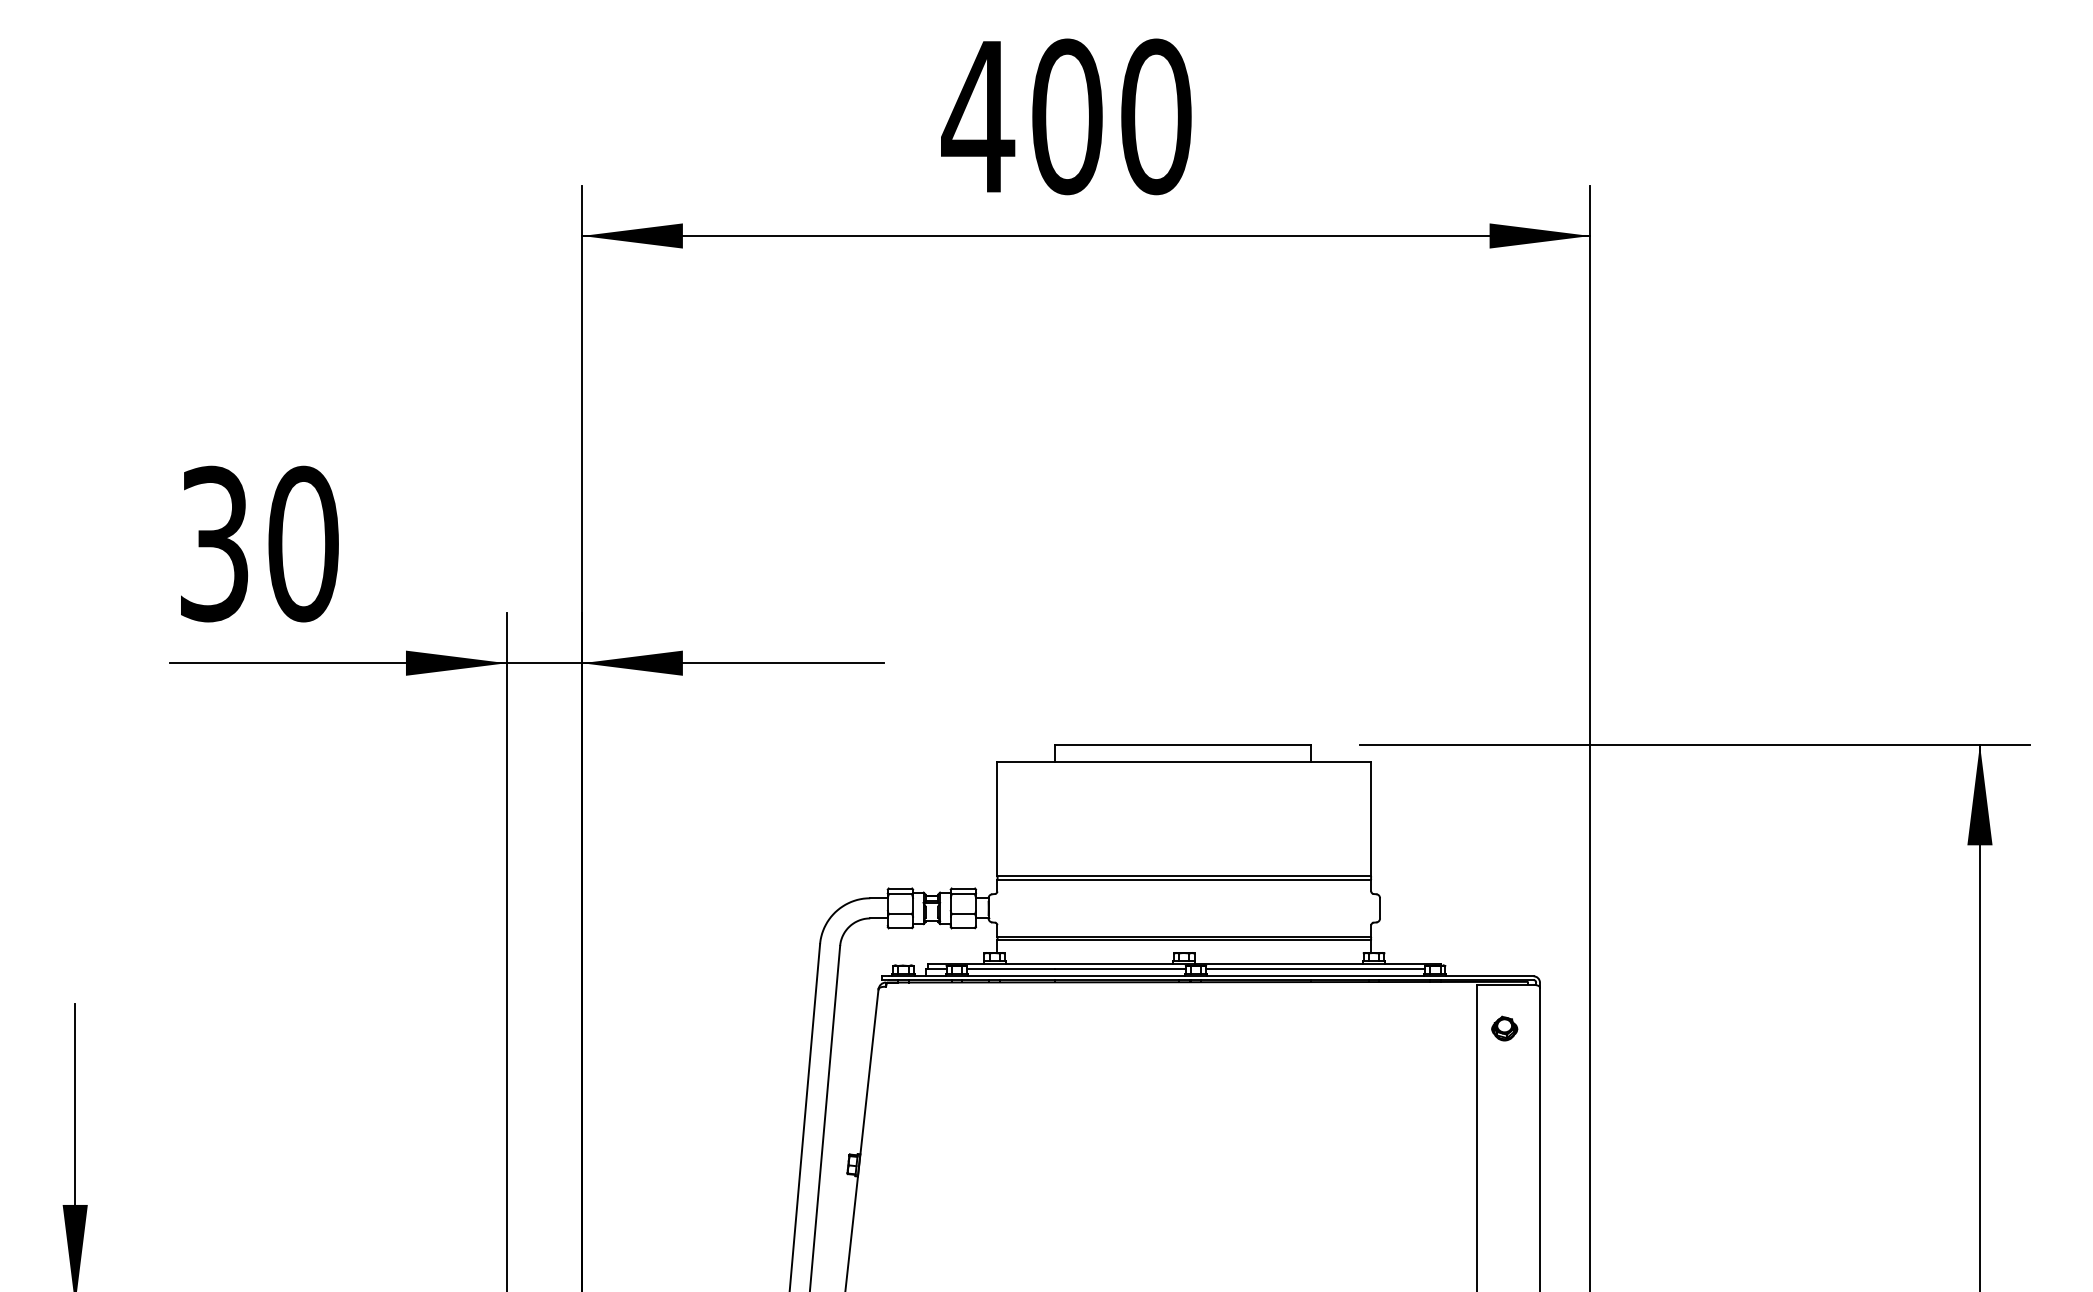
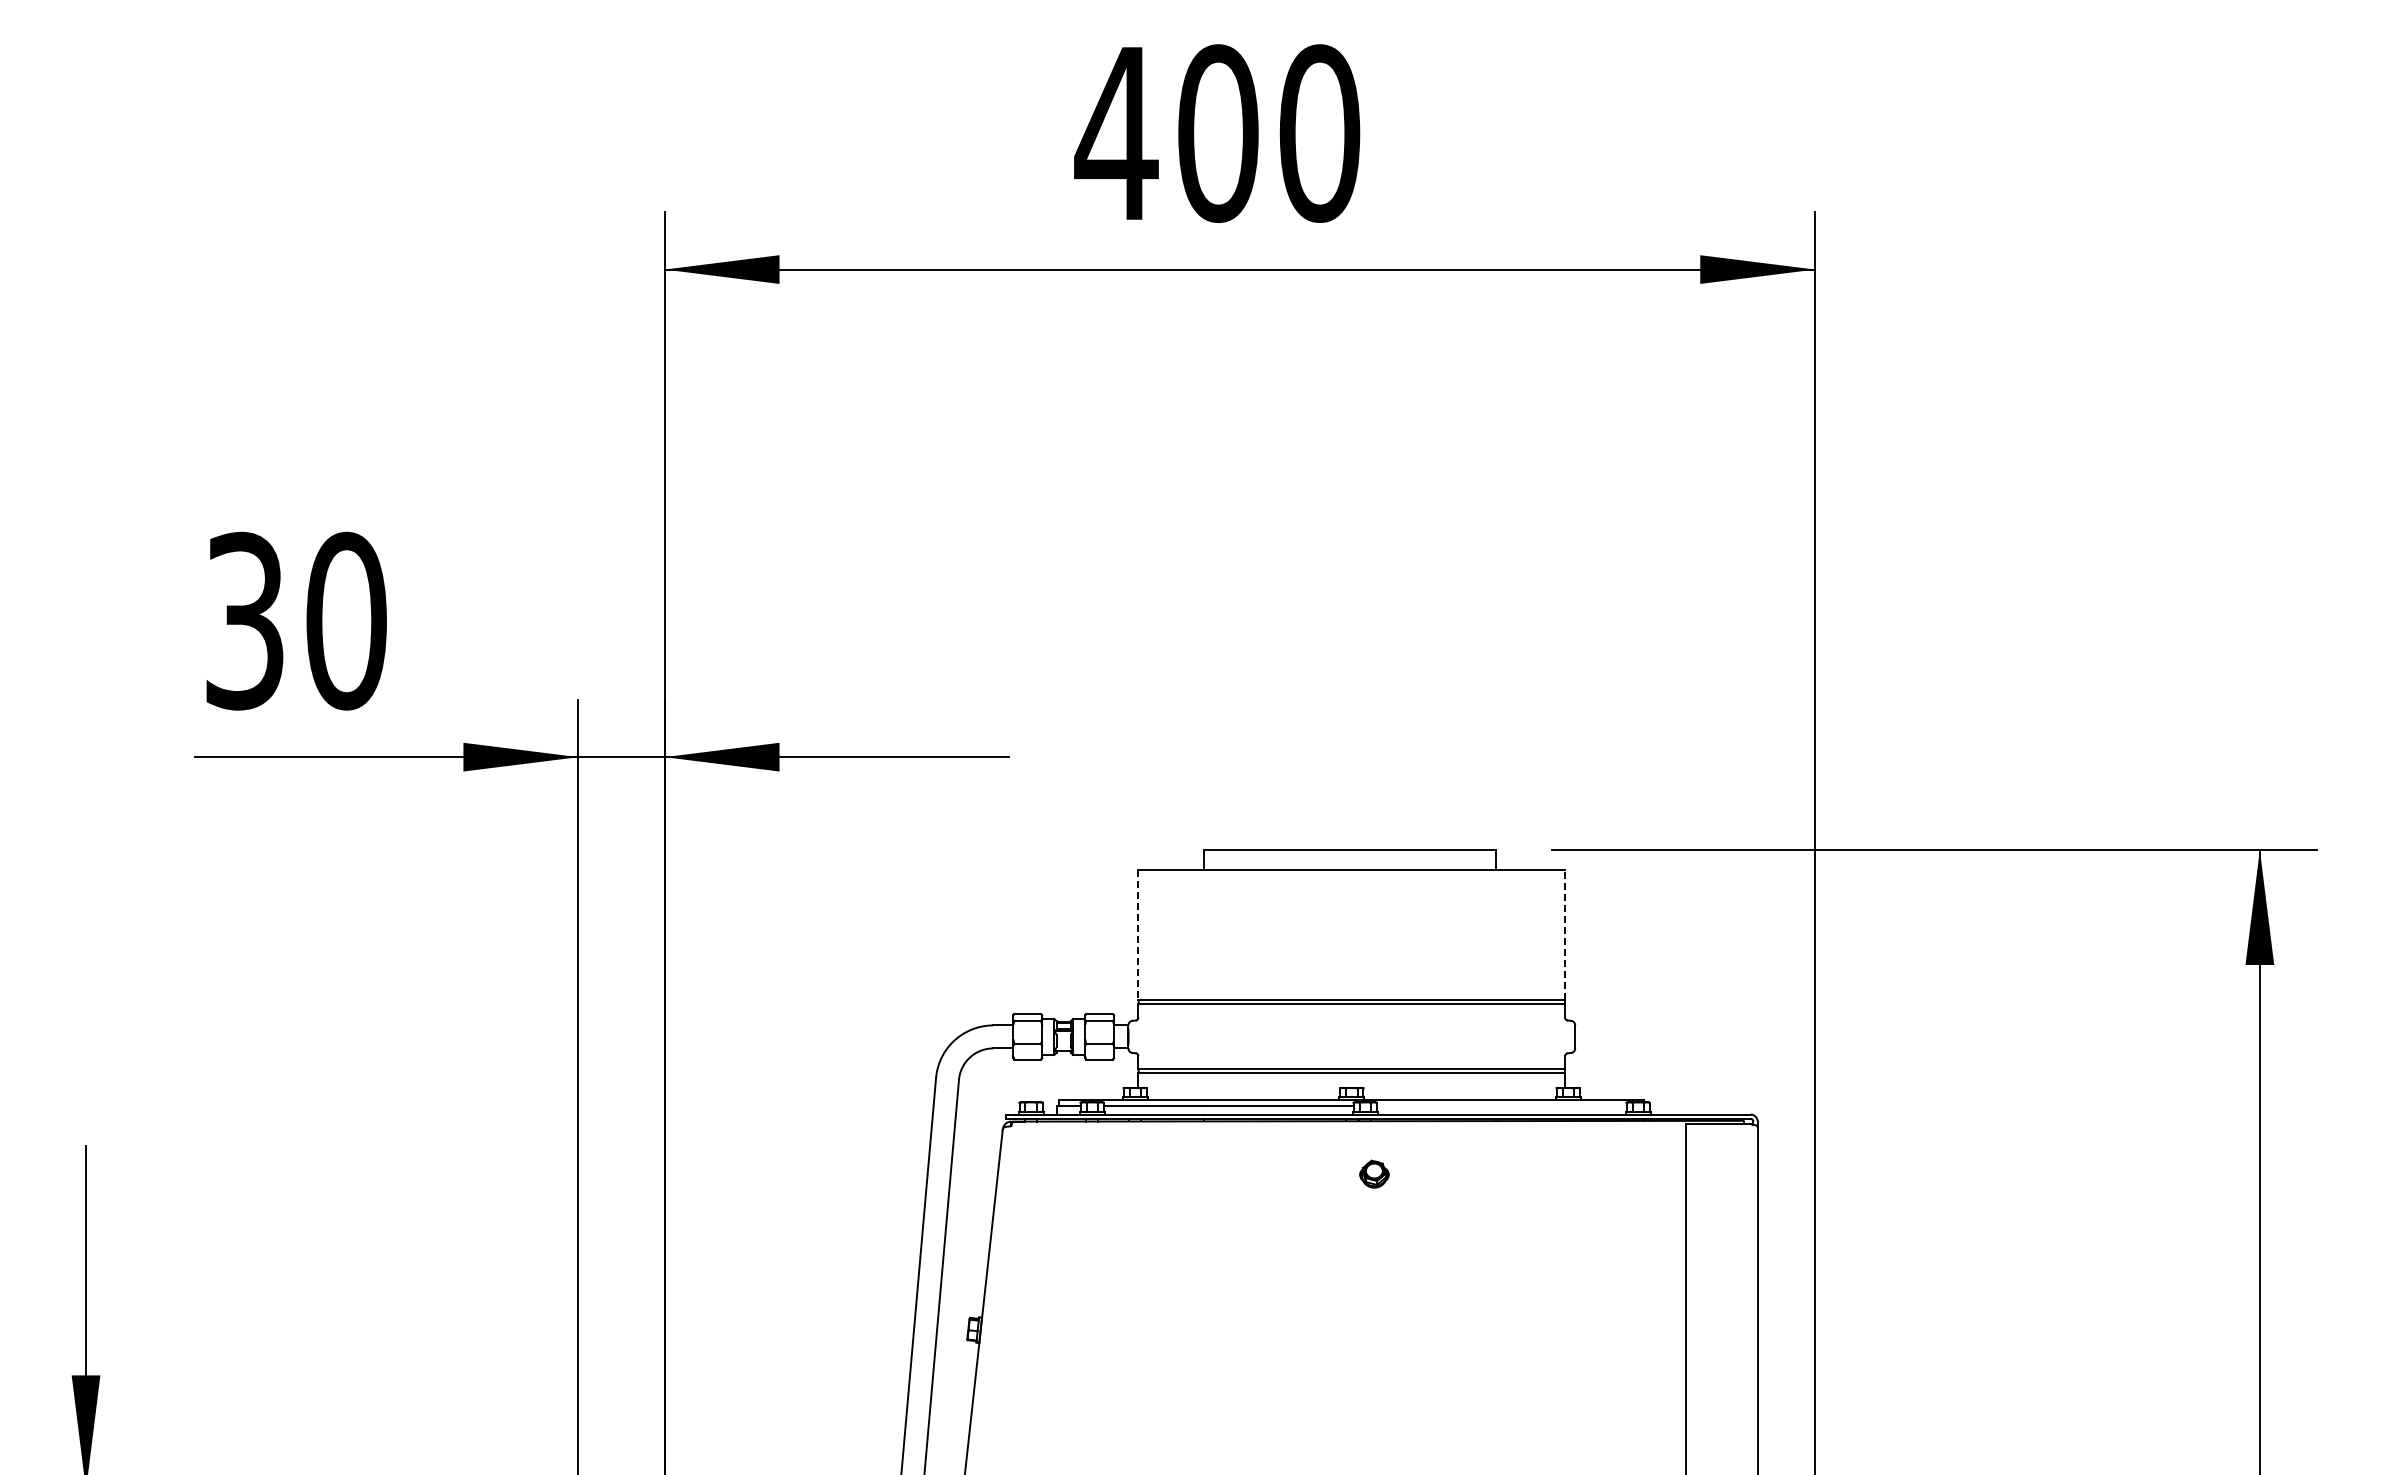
line: (1371, 818) -> (1565, 934), solid -> dashed
line: (997, 819) -> (1138, 935), solid -> dashed
line: (1315, 968) -> (1501, 1105), removed
part: (1504, 1028) -> (1374, 1173), moved

